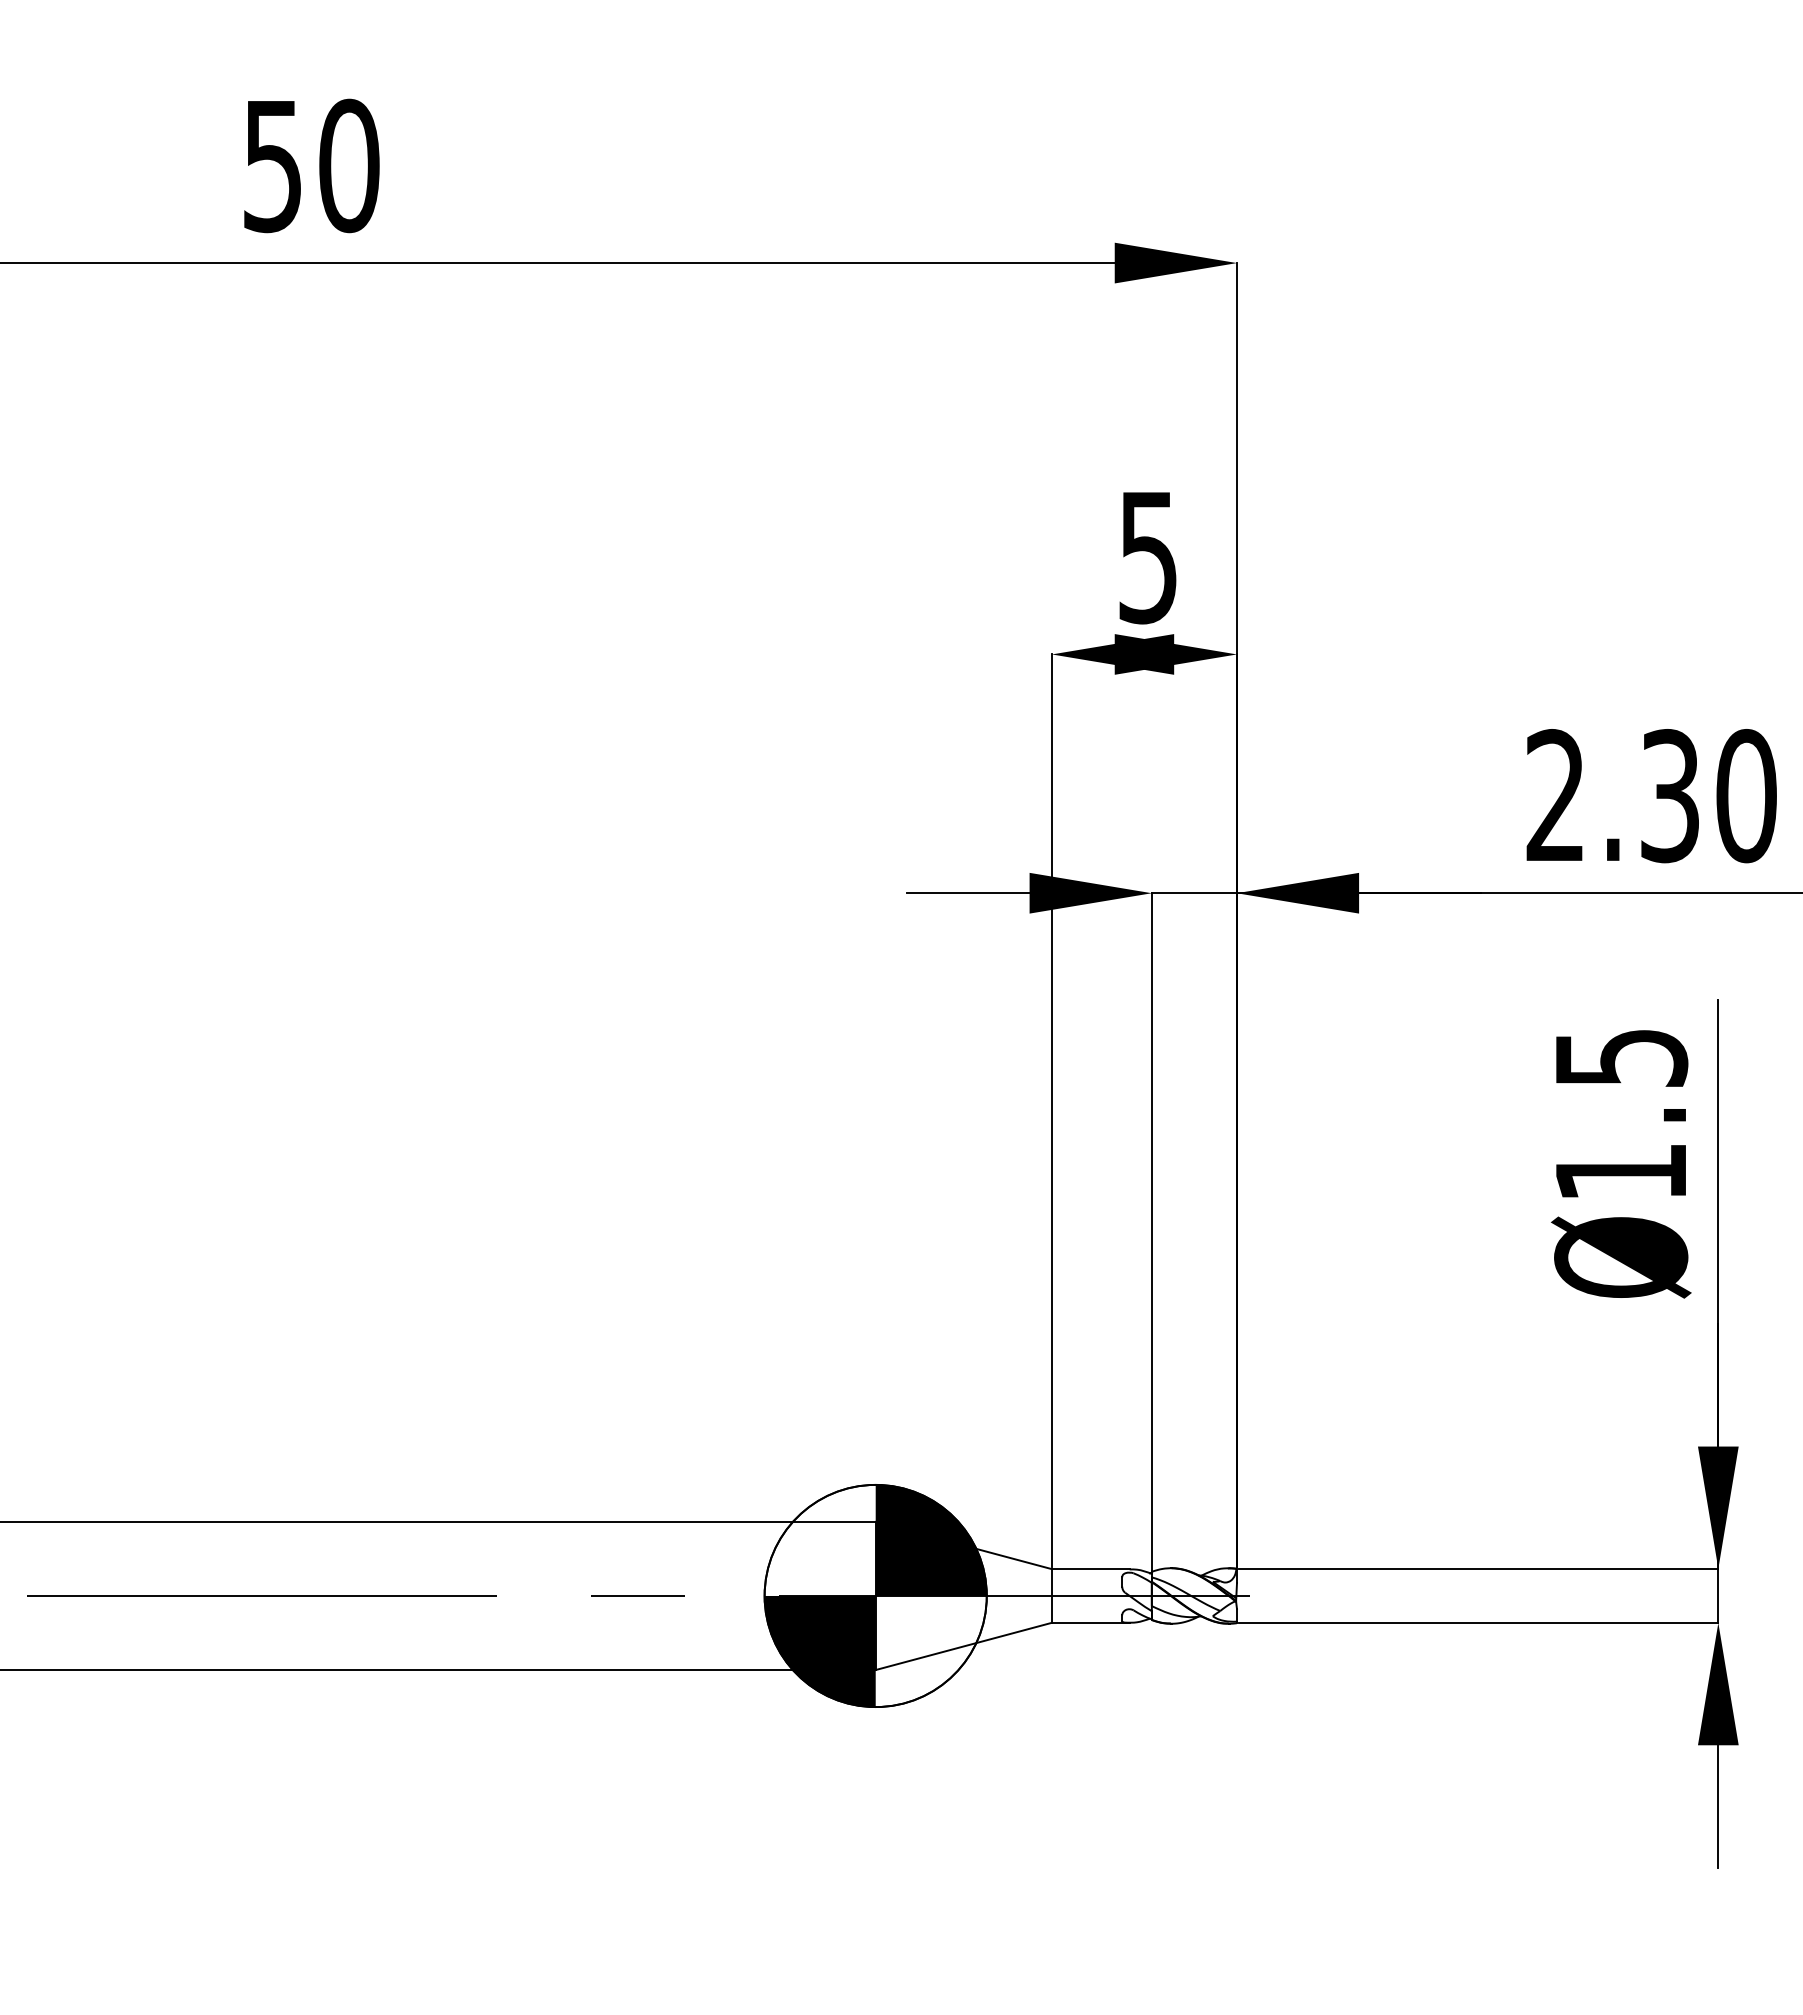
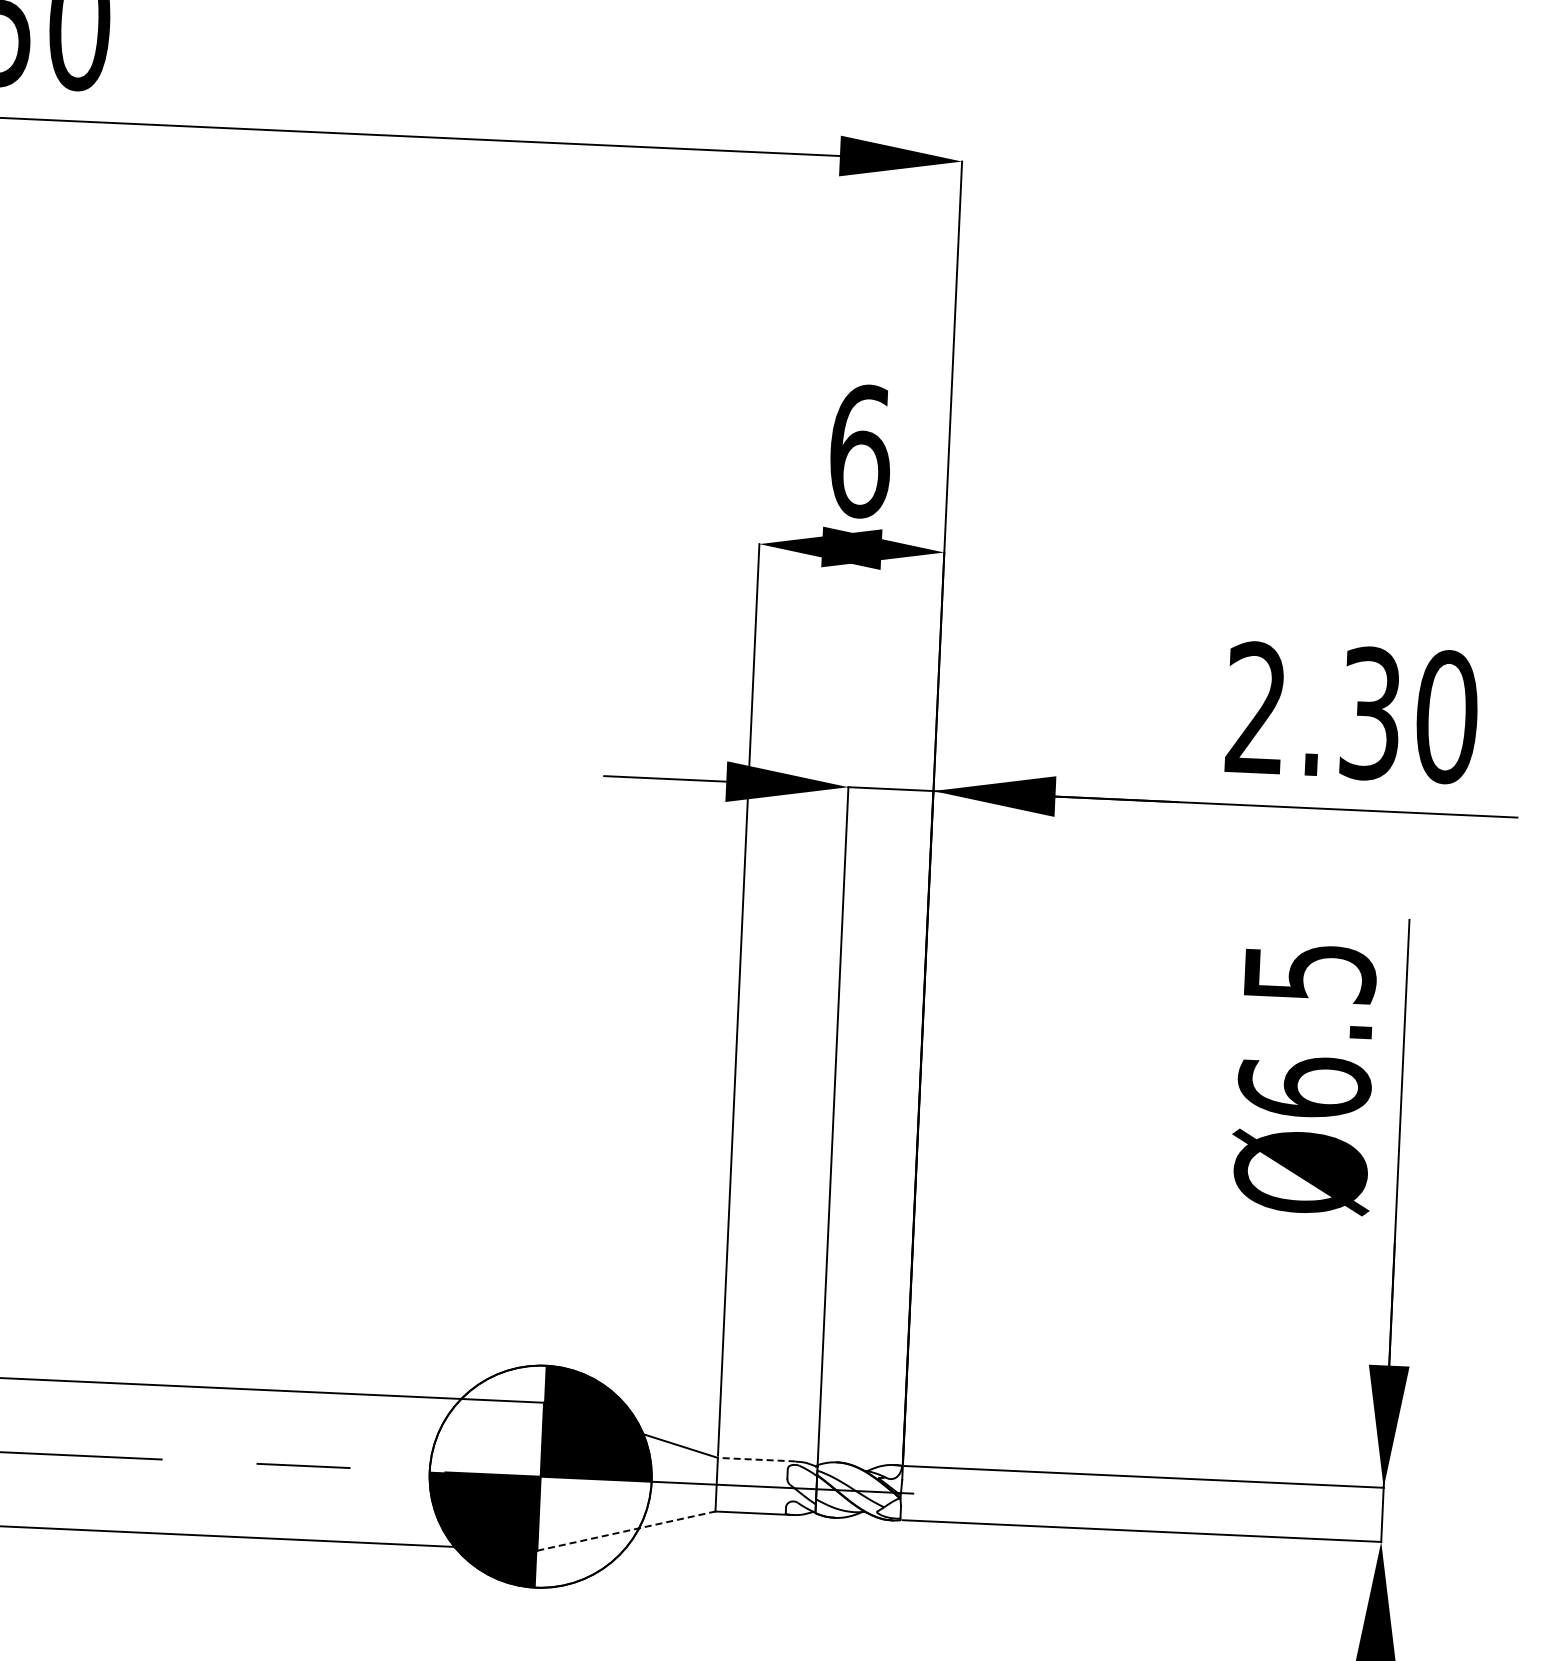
text: (1148, 557) -> (860, 451), 5 -> 6
text: (1621, 1171) -> (1304, 1086), Ø1.5 -> Ø6.5
line: (1090, 1569) -> (756, 1459), solid -> dashed
line: (964, 1646) -> (627, 1531), solid -> dashed

